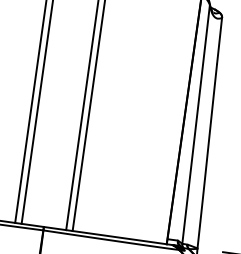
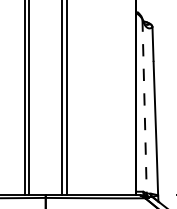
line: (195, 125) -> (144, 107), solid -> dashed

